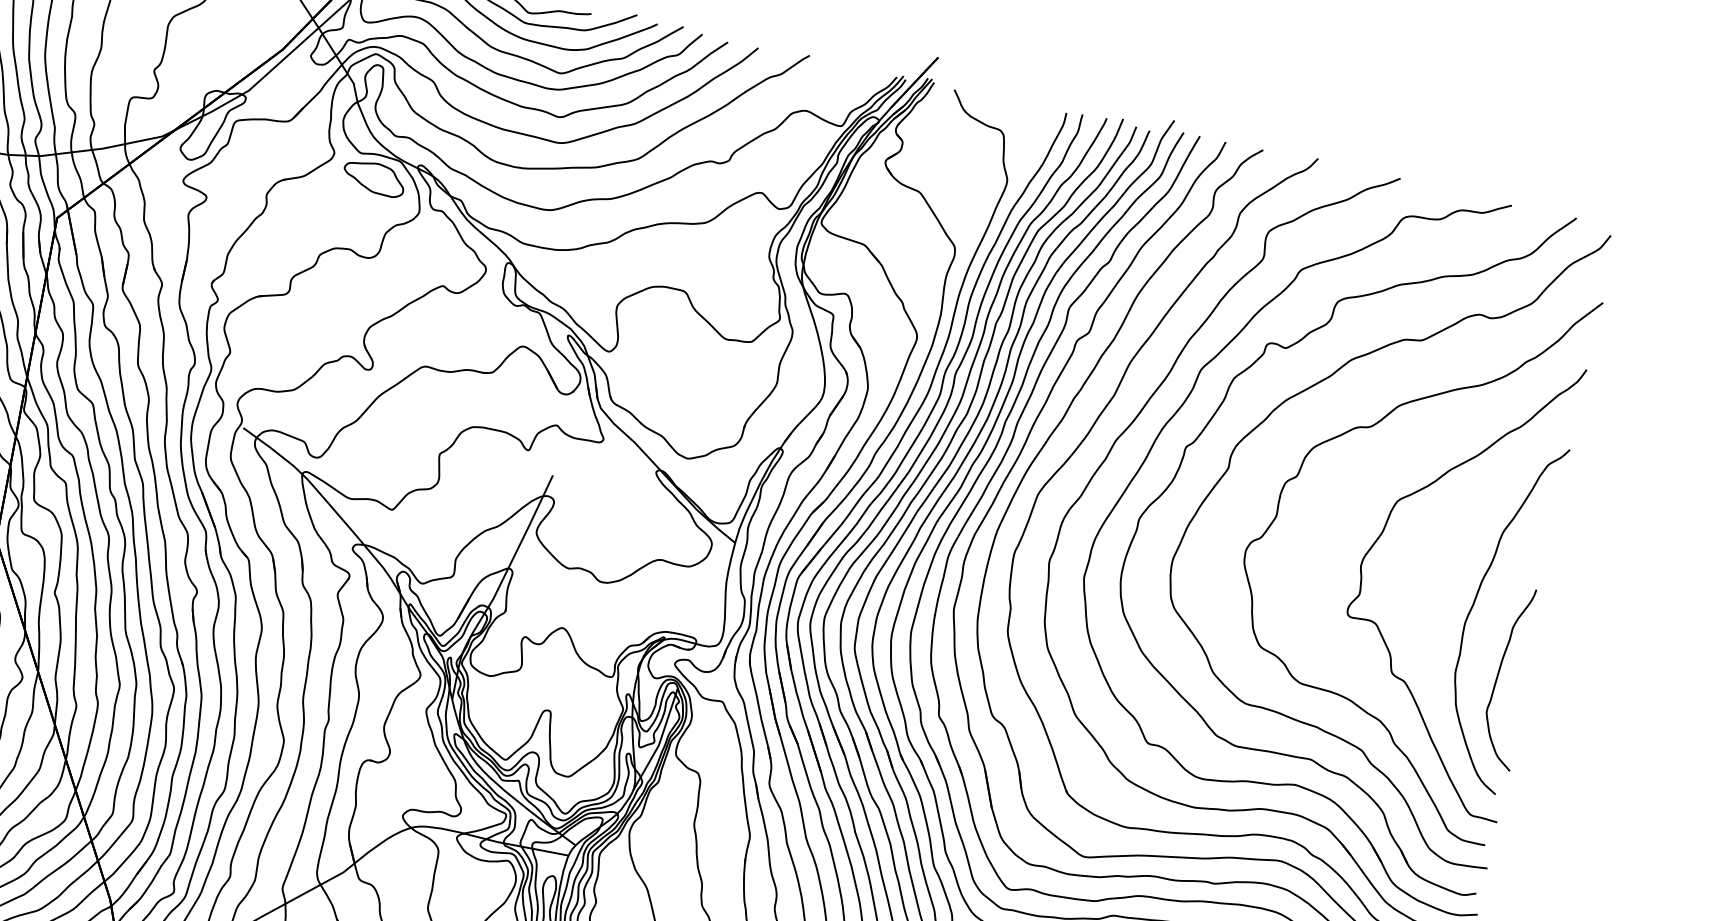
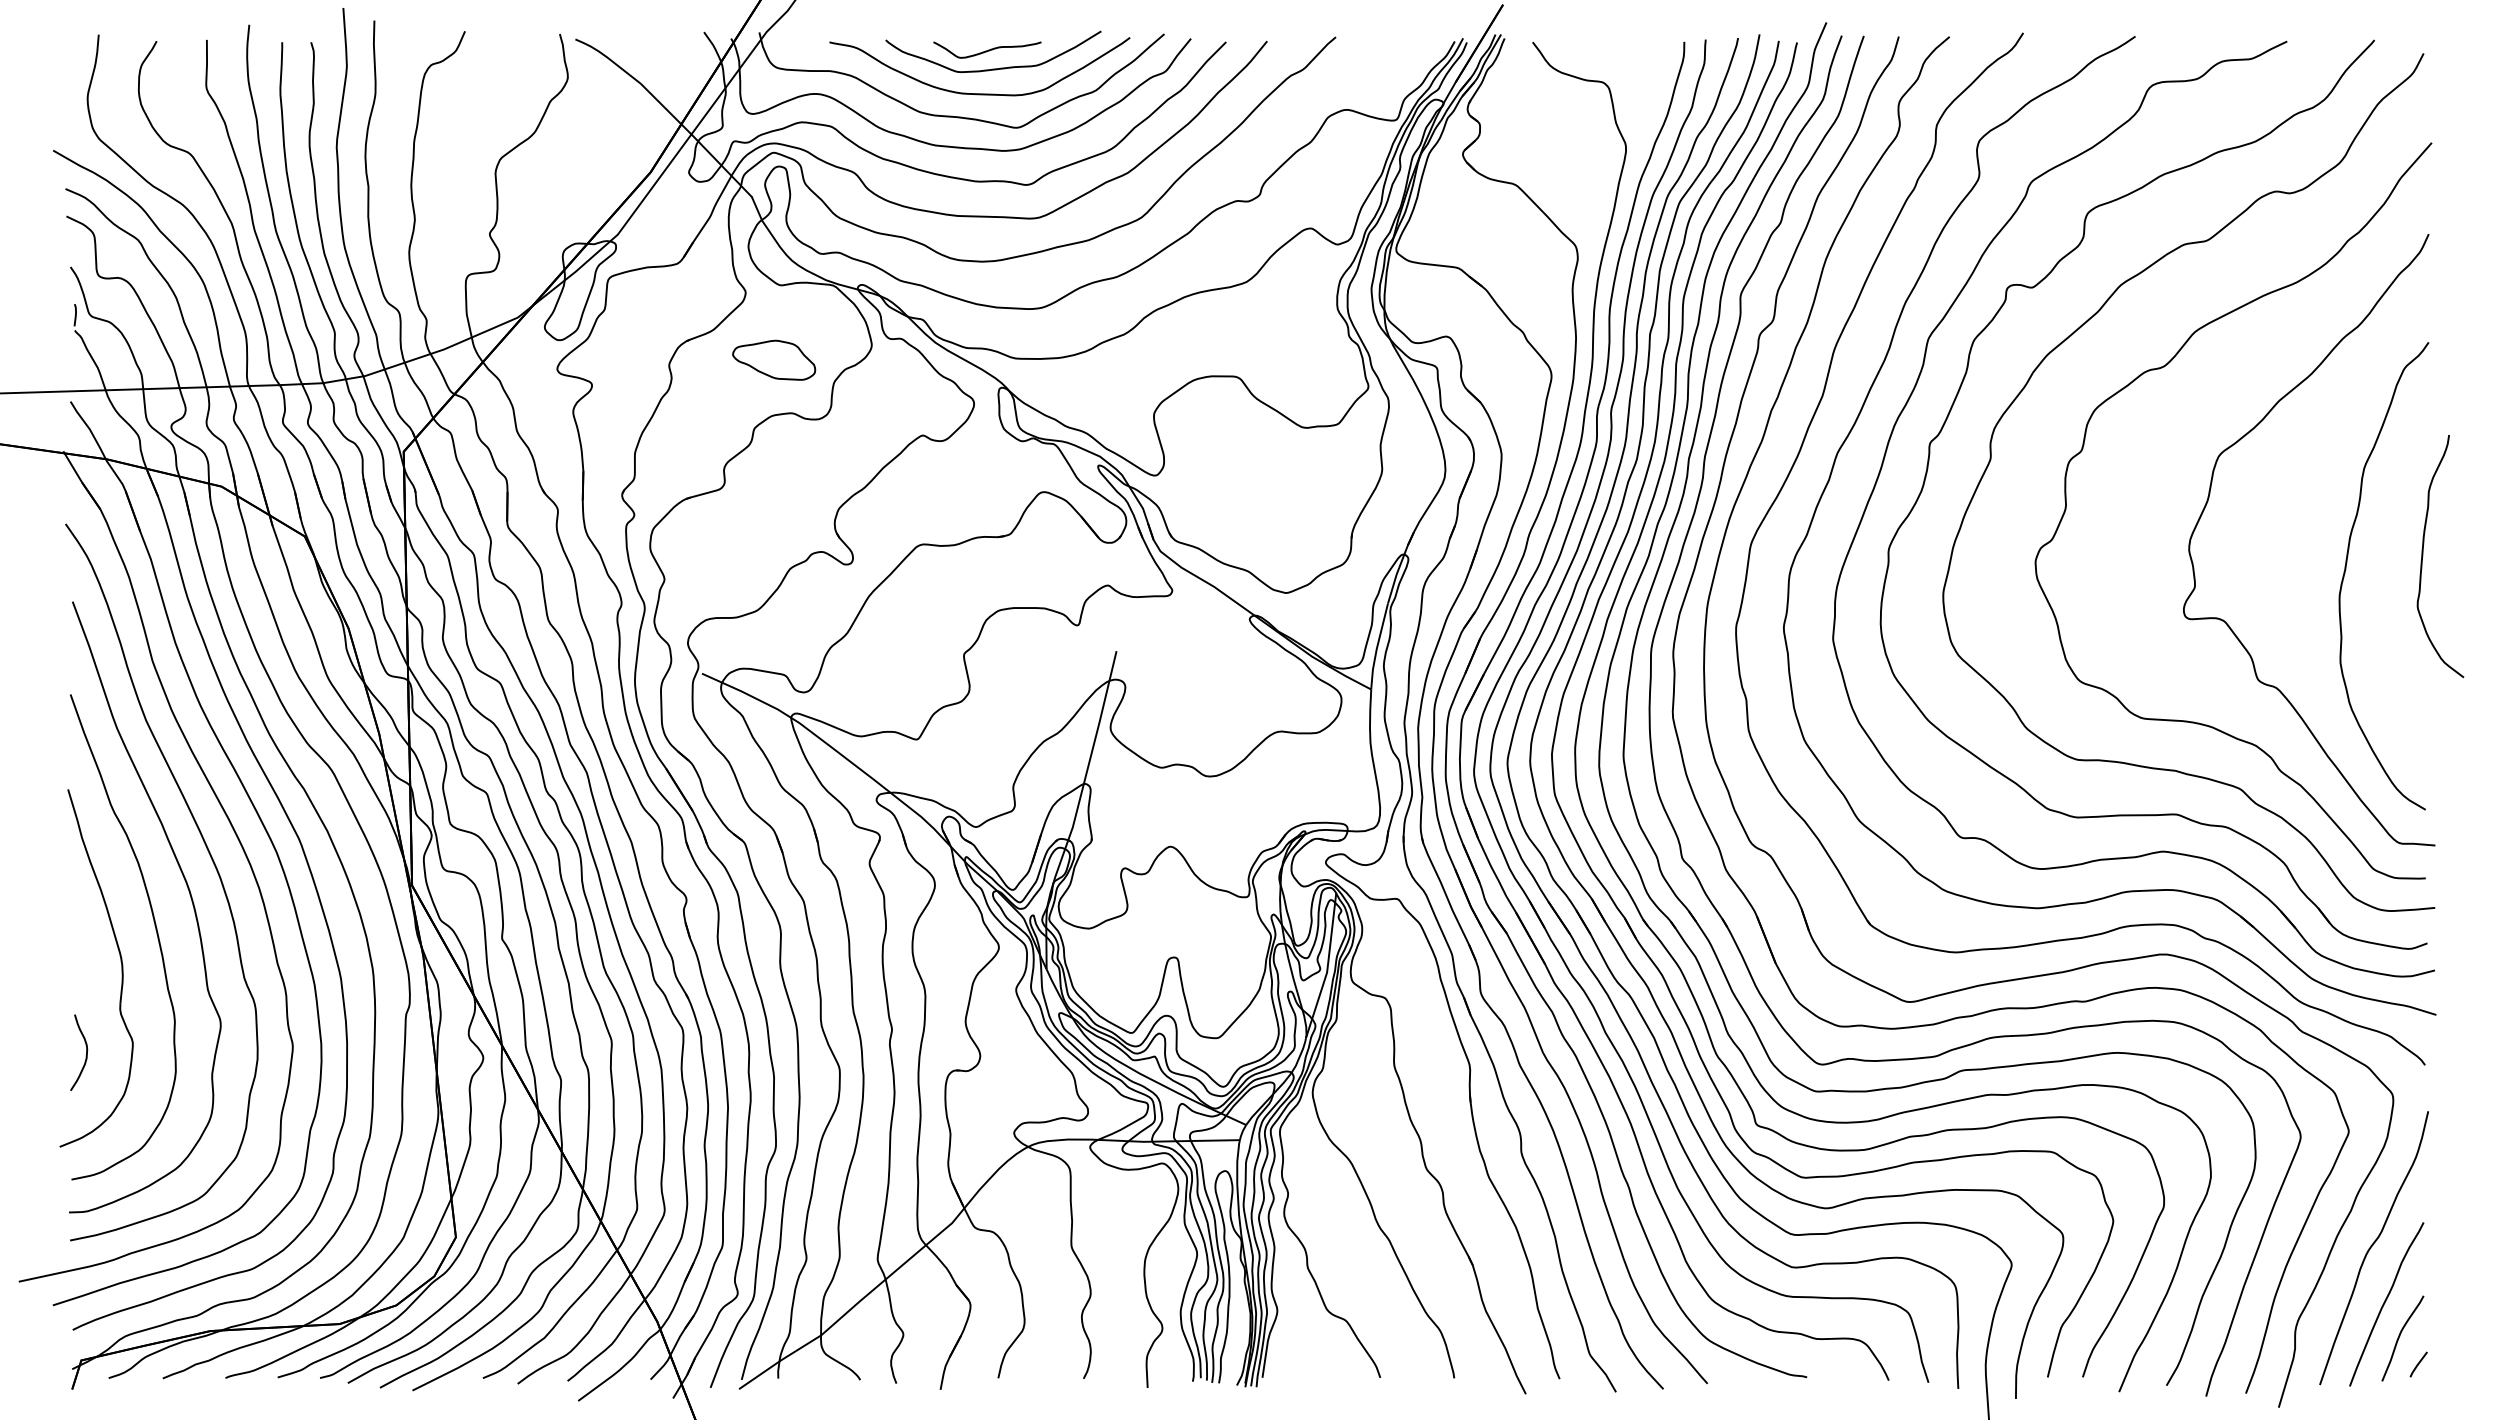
part: (374, 177) -> (774, 359), moved
curve: (1498, 675) -> (2423, 556), moved

